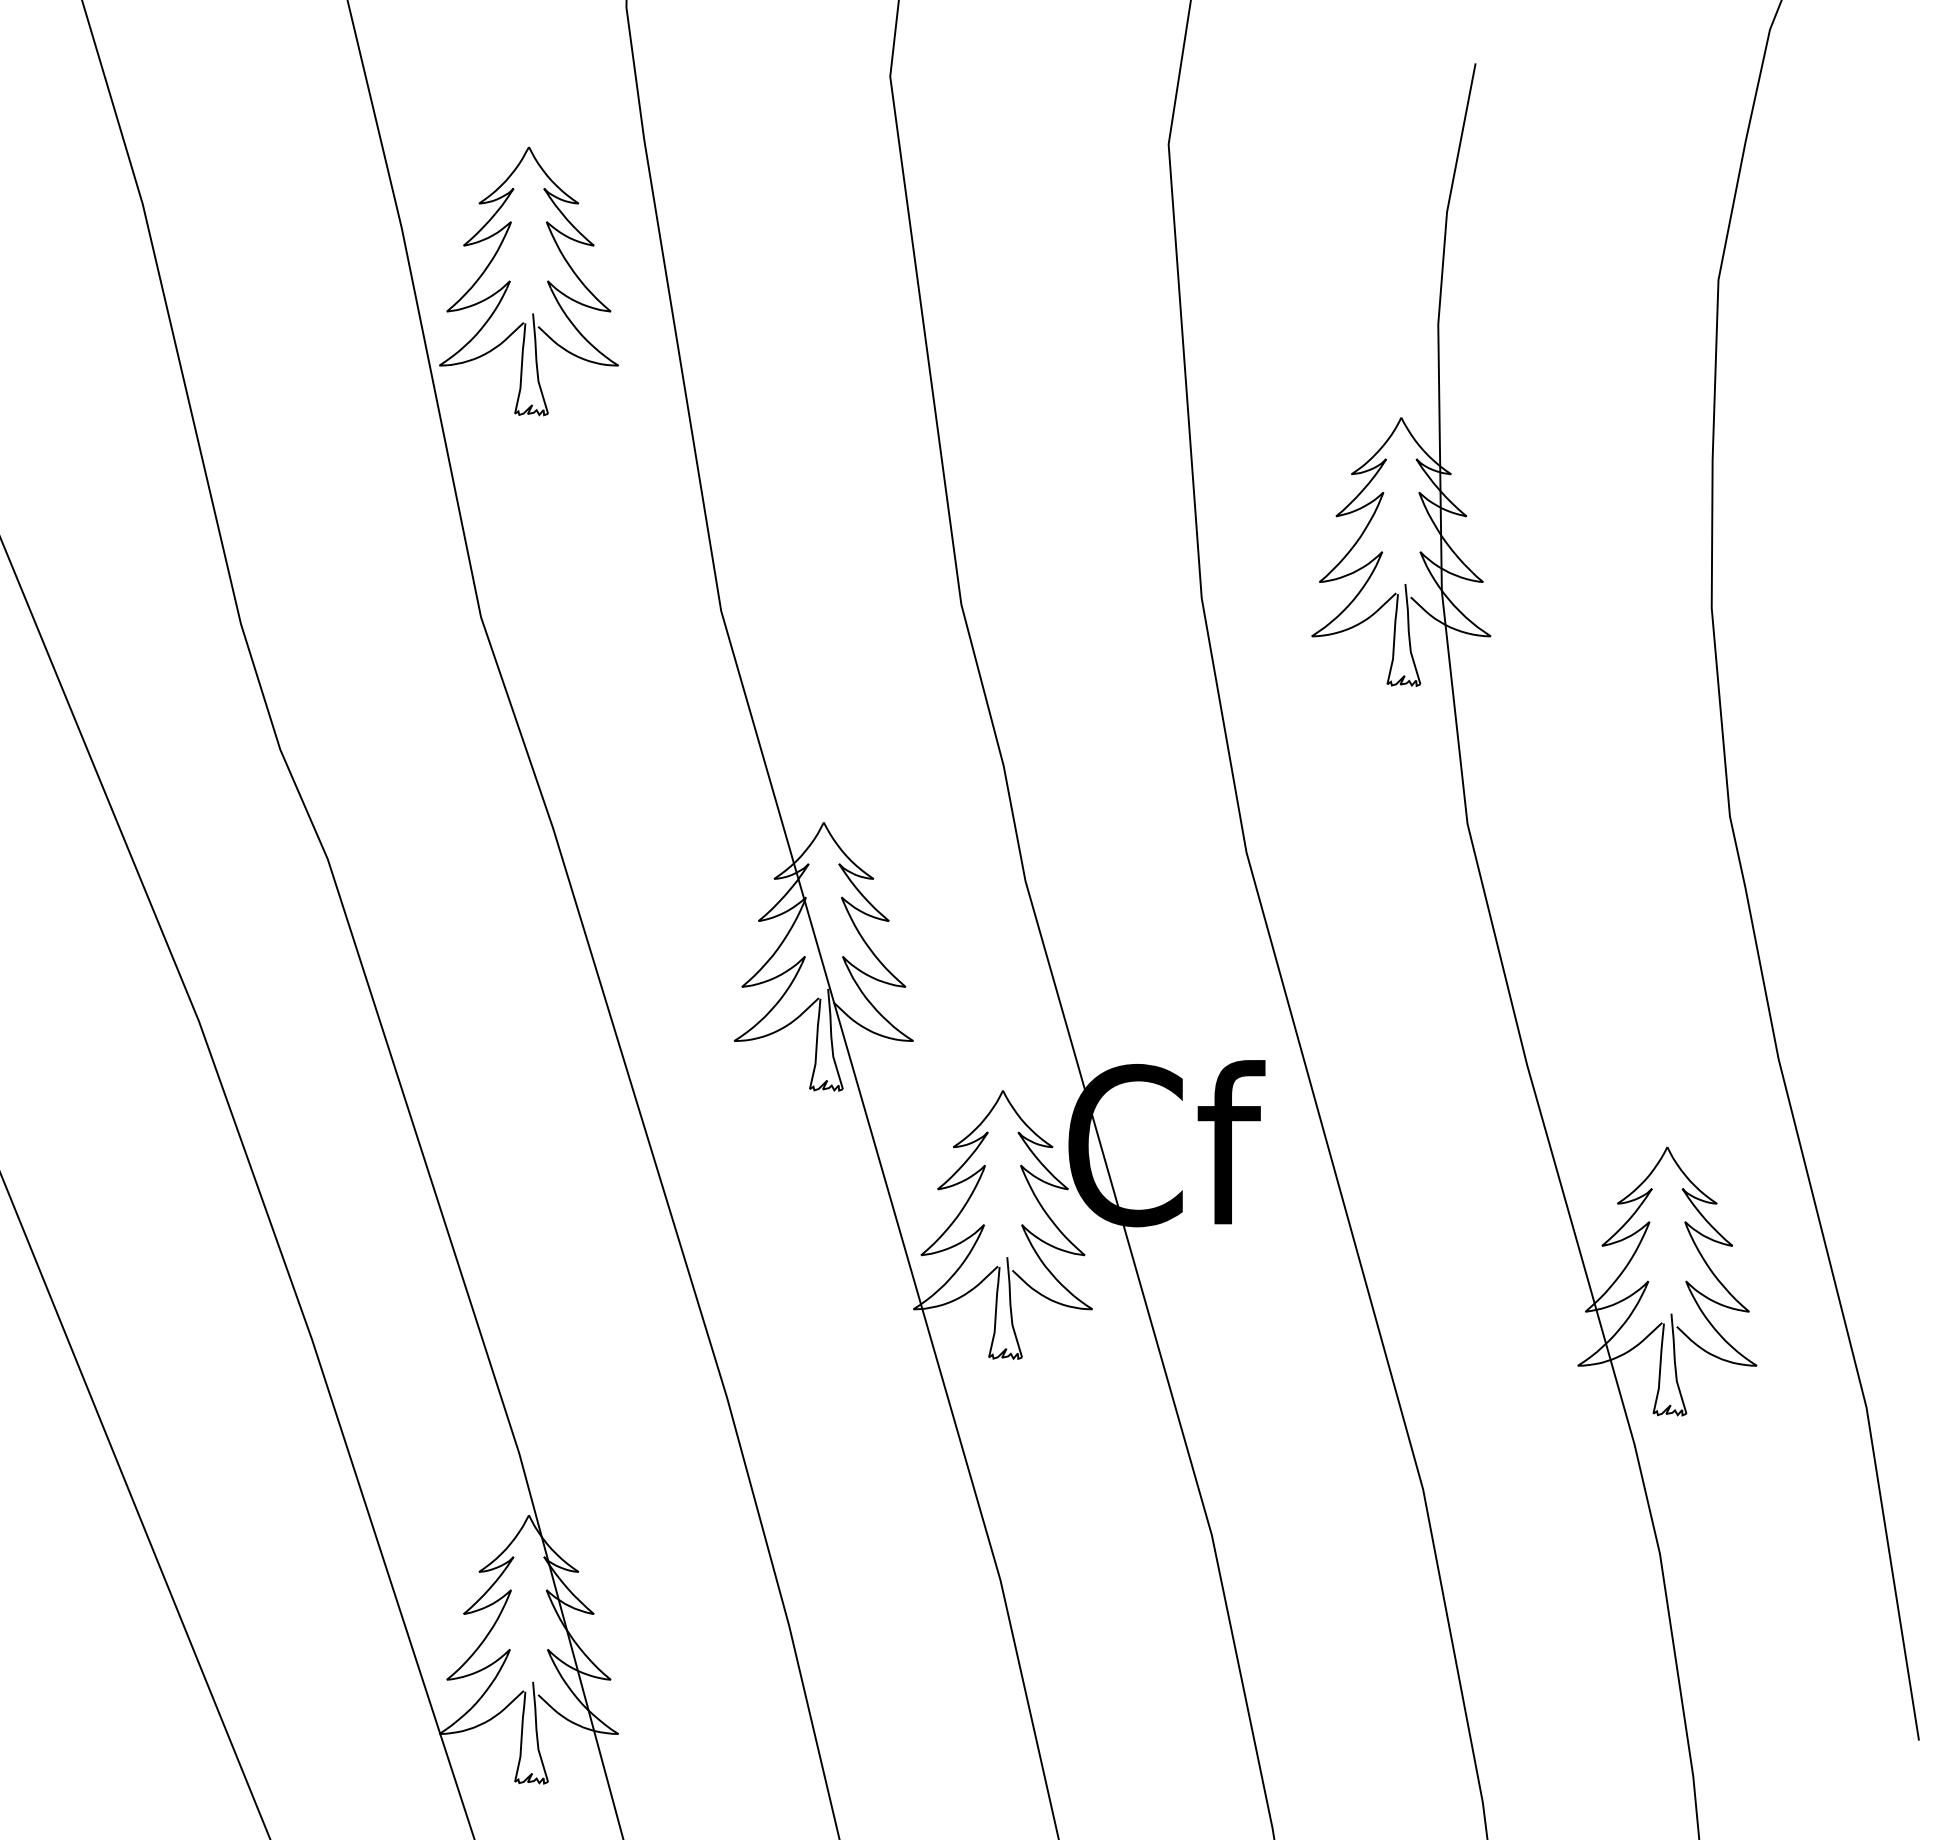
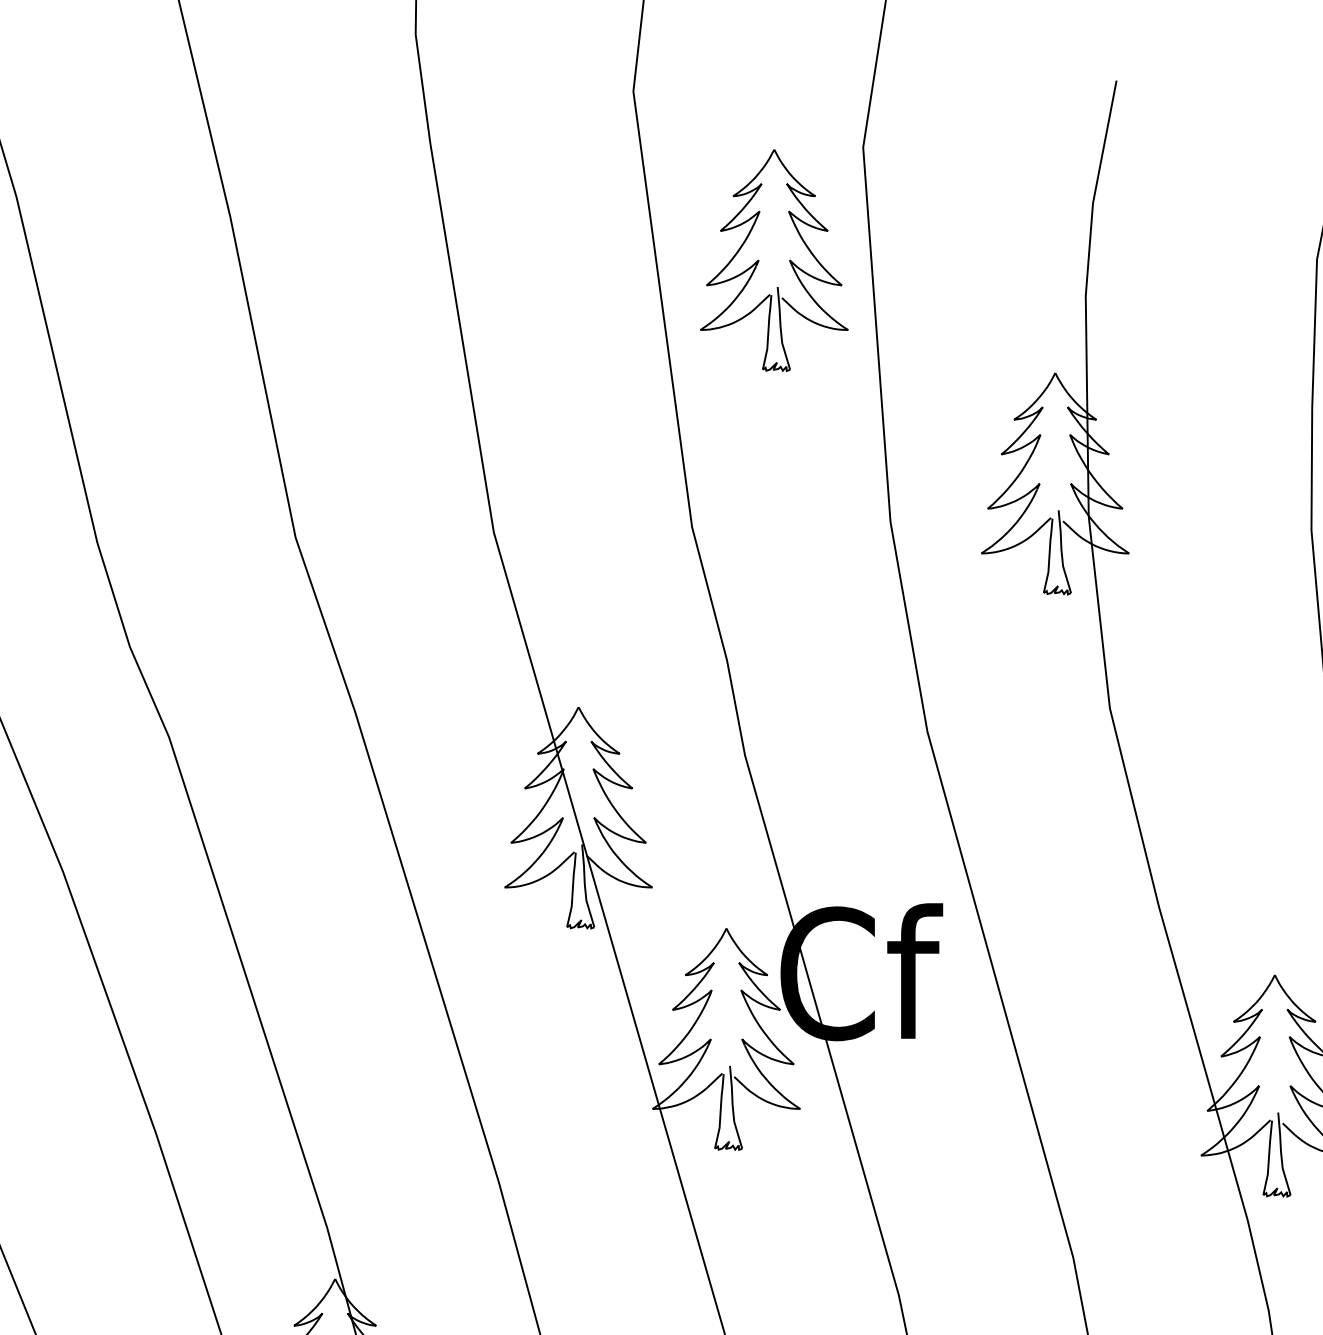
part: (510, 281) -> (759, 260), moved

